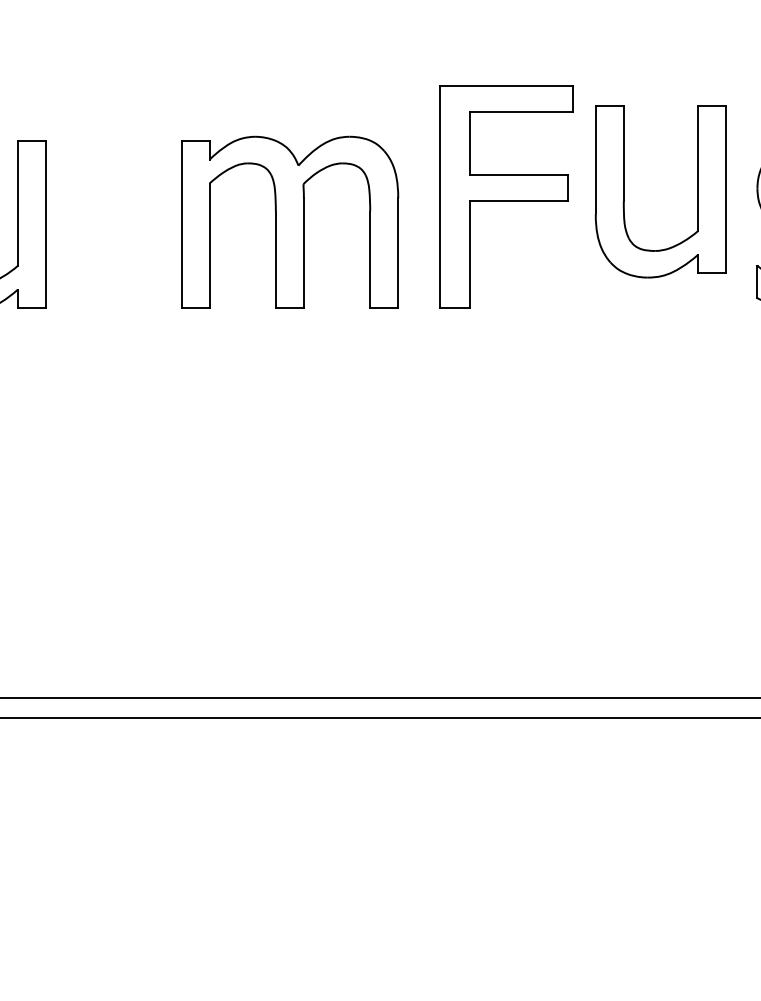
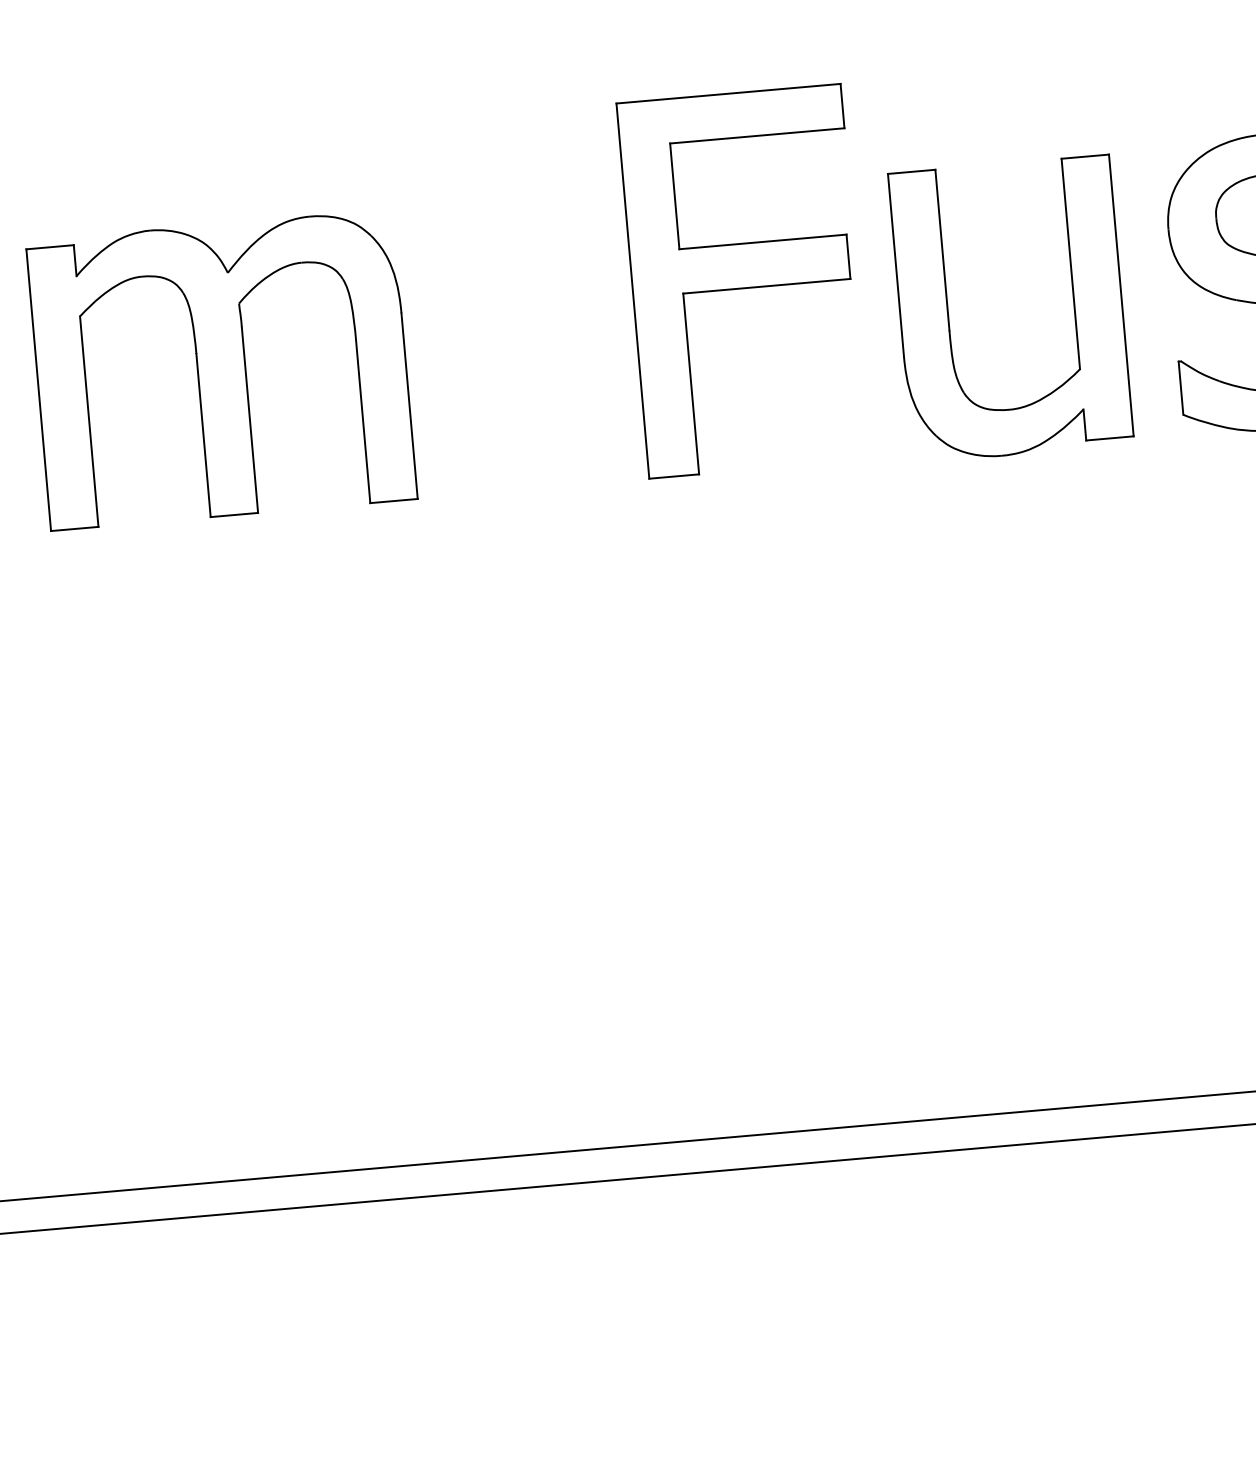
part: (624, 191) -> (949, 313), moved
part: (290, 221) -> (222, 368), moved

